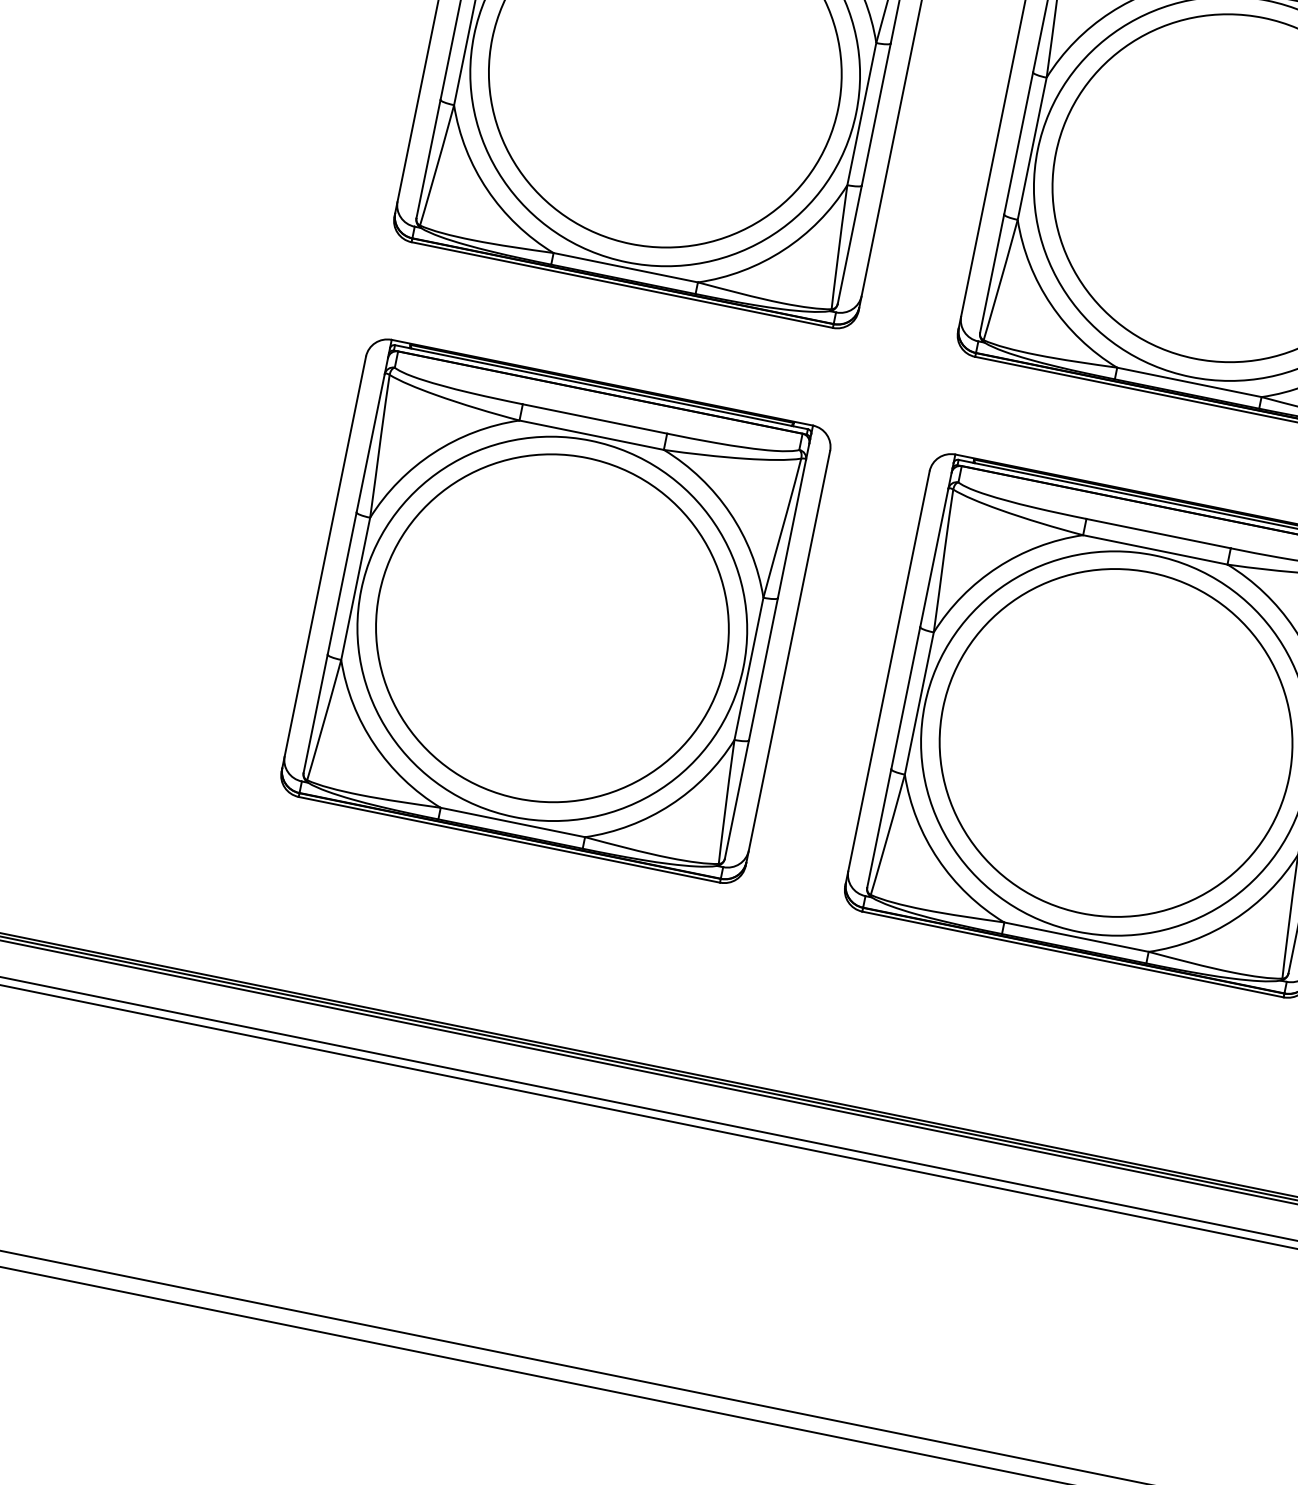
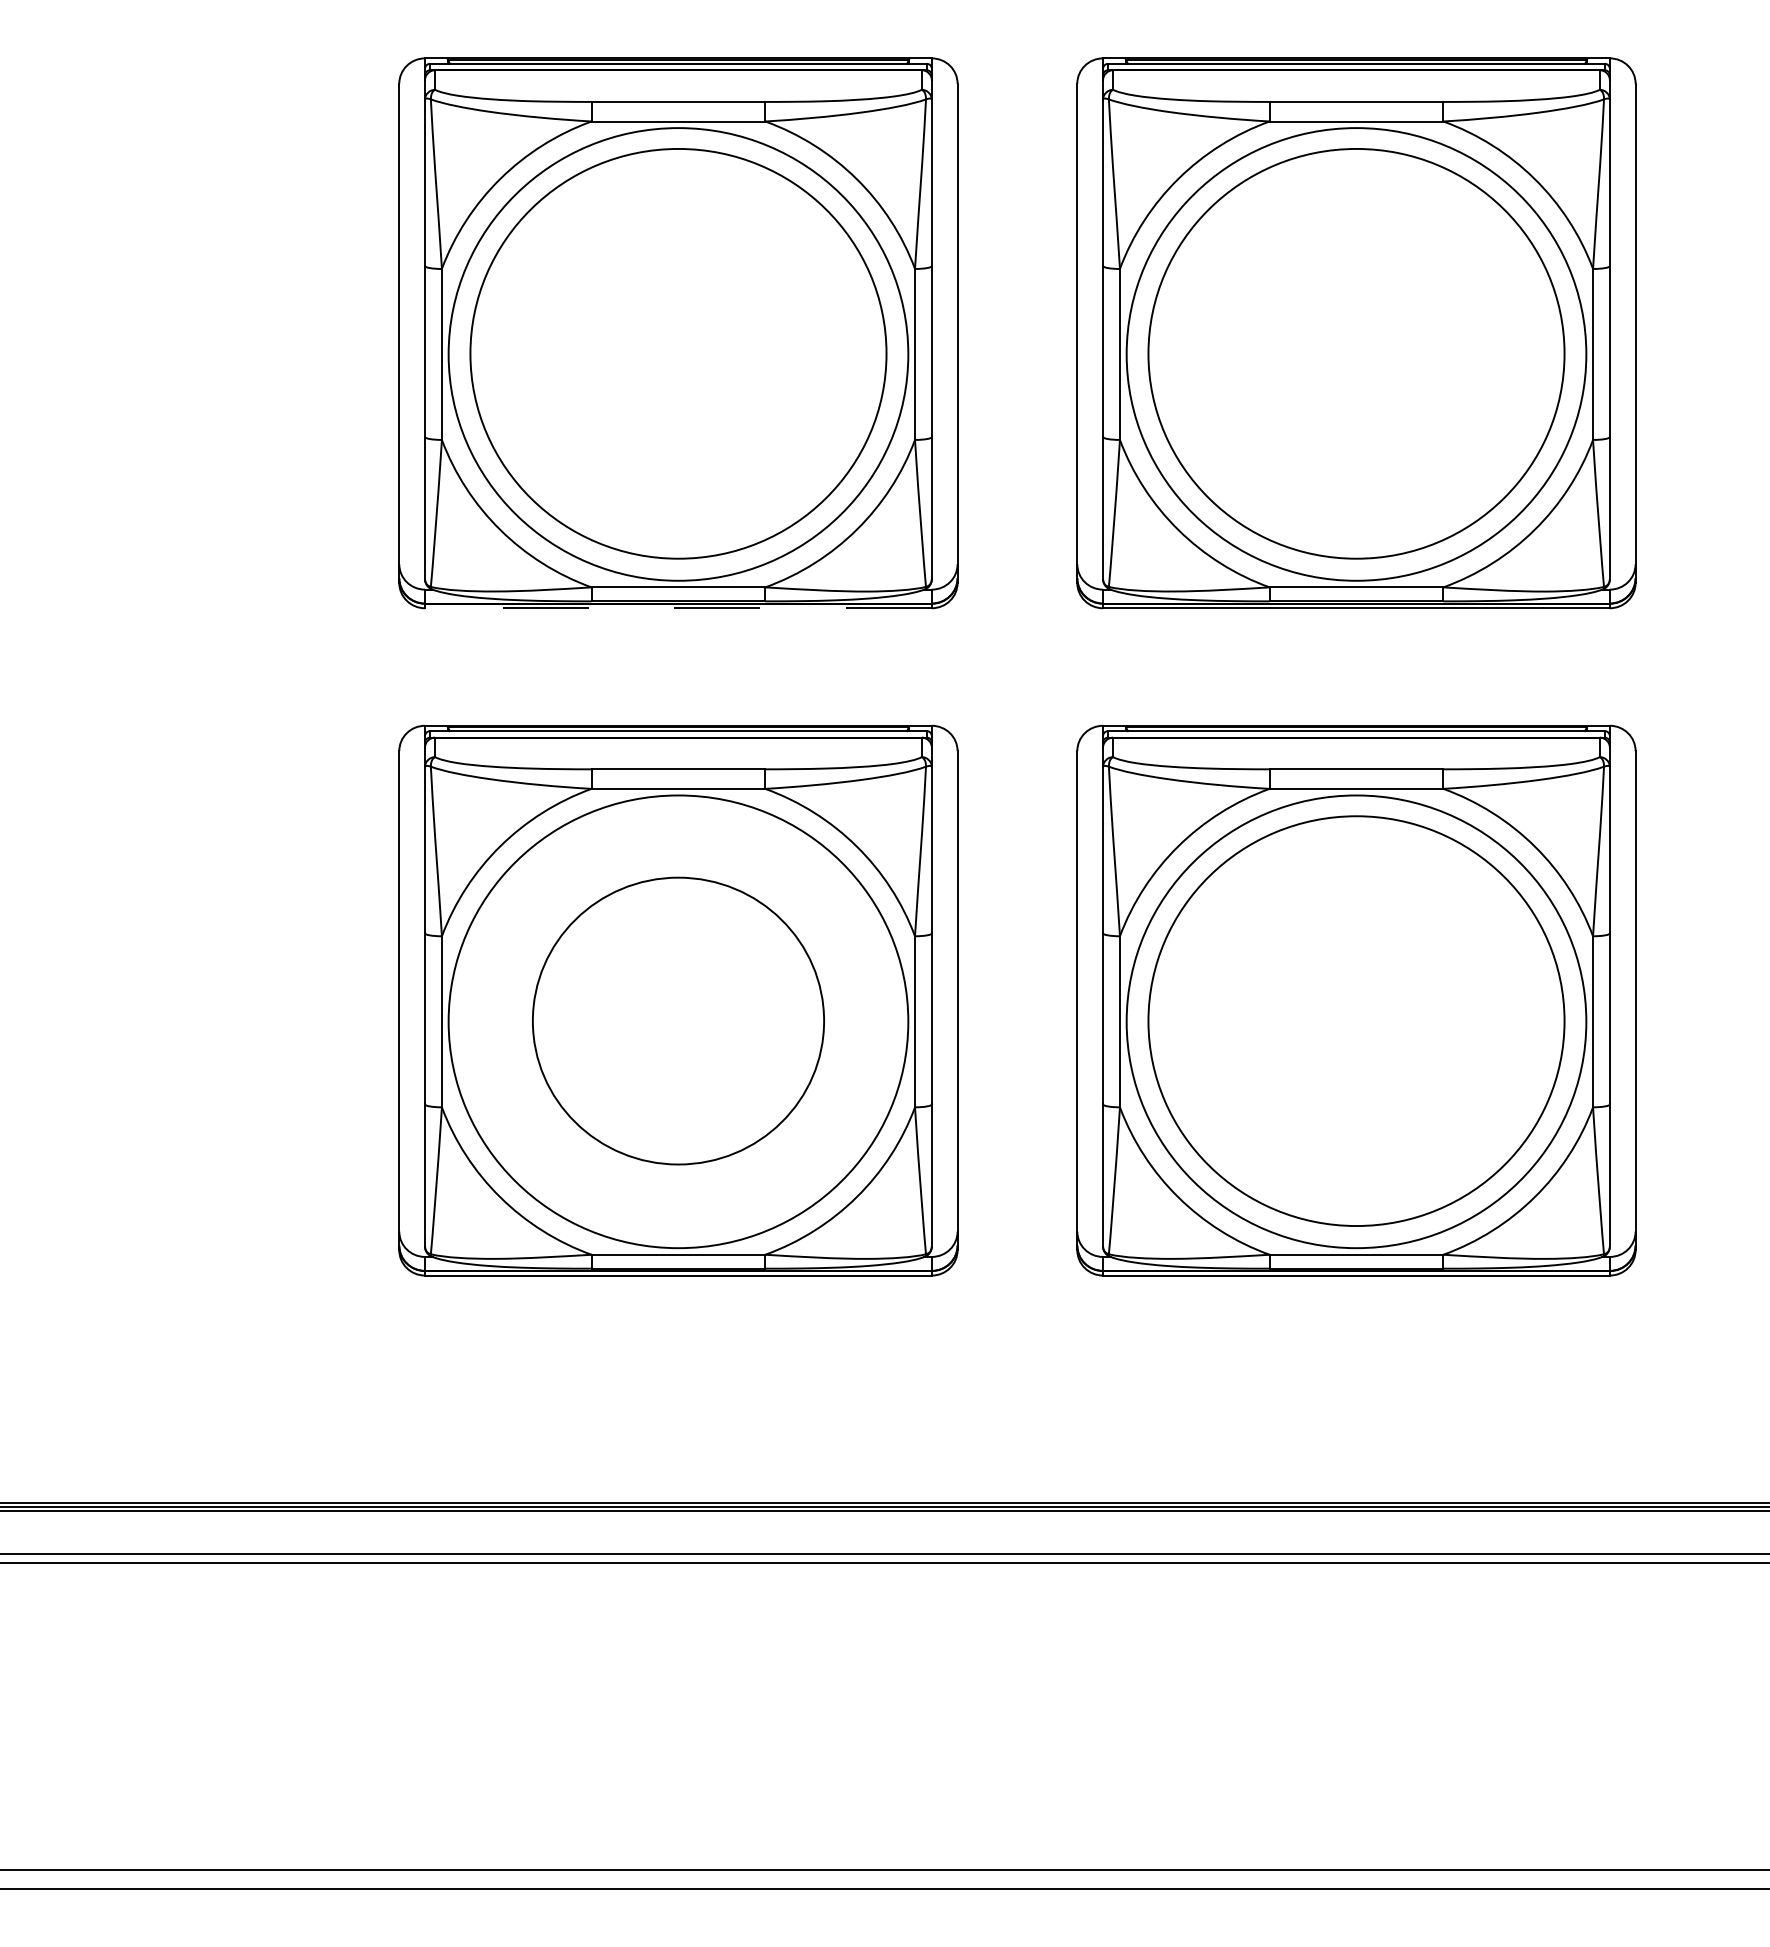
line: (621, 285) -> (677, 608), solid -> dashed
part: (552, 627) -> (678, 1020), size x0.7

